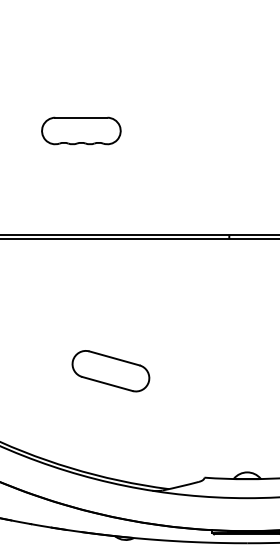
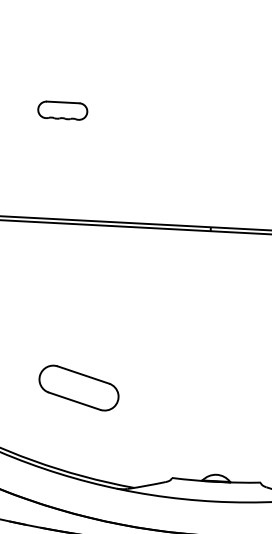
part: (81, 130) -> (62, 110), size x0.6
part: (110, 371) -> (78, 388), moved

